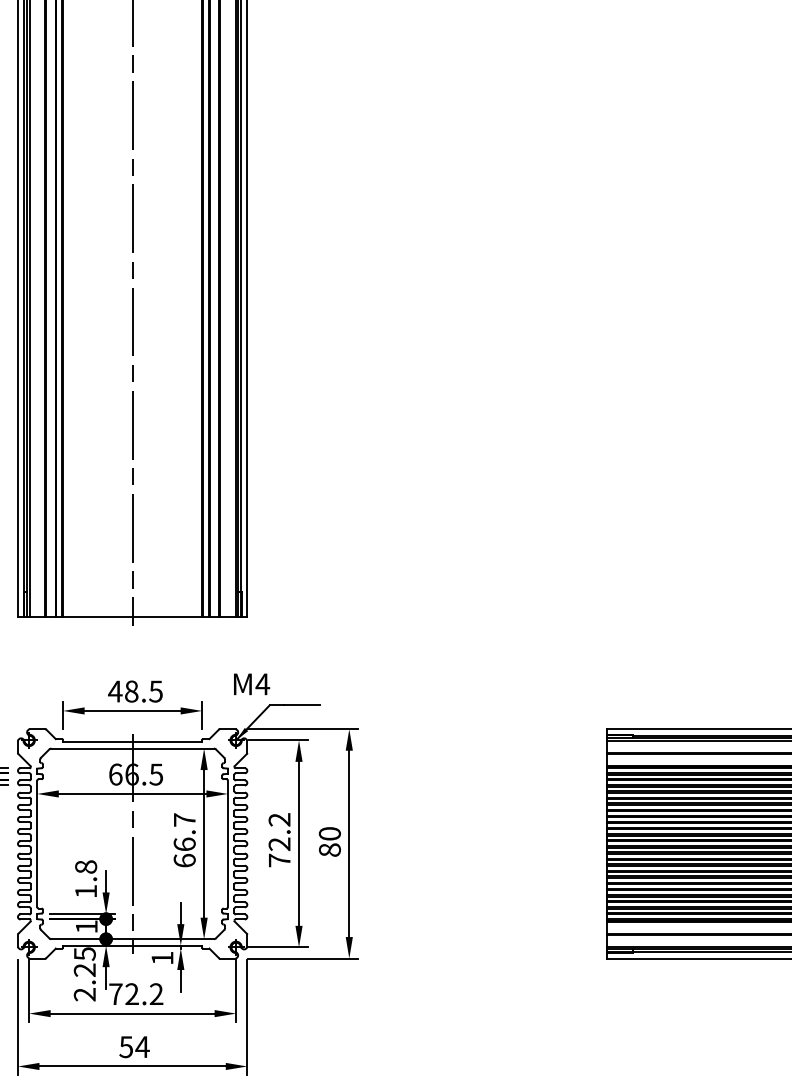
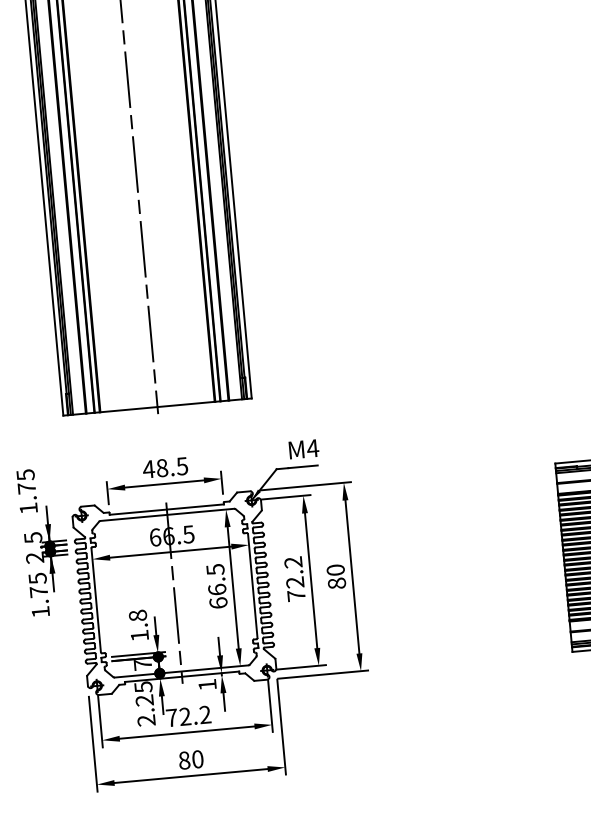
text: (252, 684) -> (304, 449), moved
text: (184, 819) -> (215, 569), 66.7 -> 66.5
text: (86, 926) -> (142, 664), 1 -> 7
text: (134, 1047) -> (191, 760), 54 -> 80

